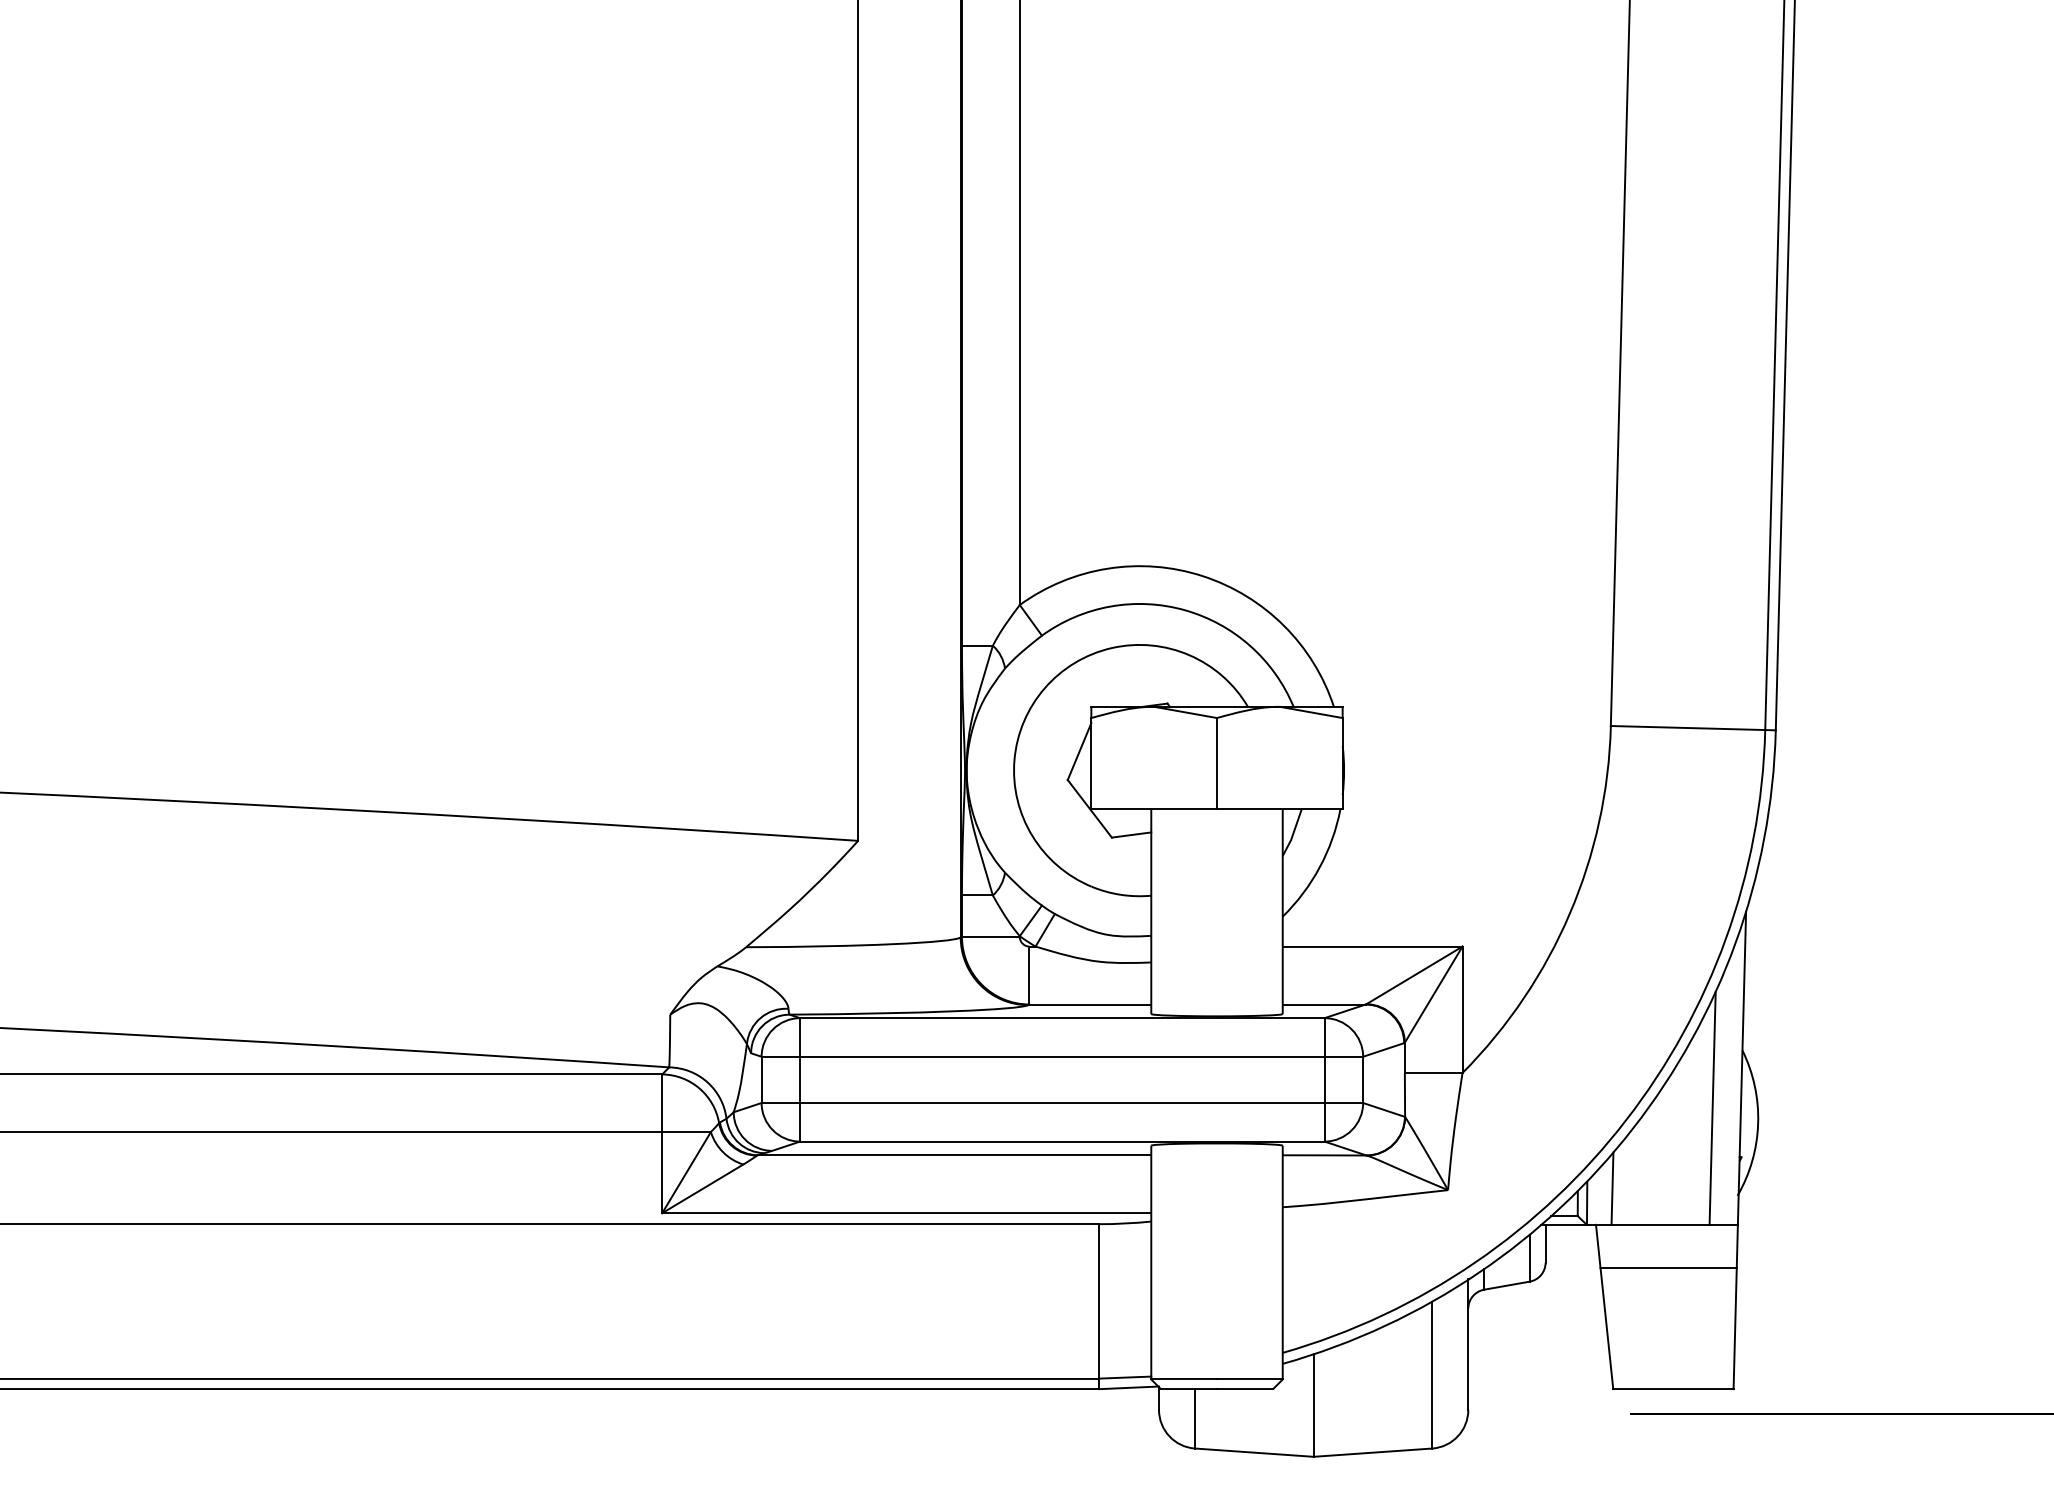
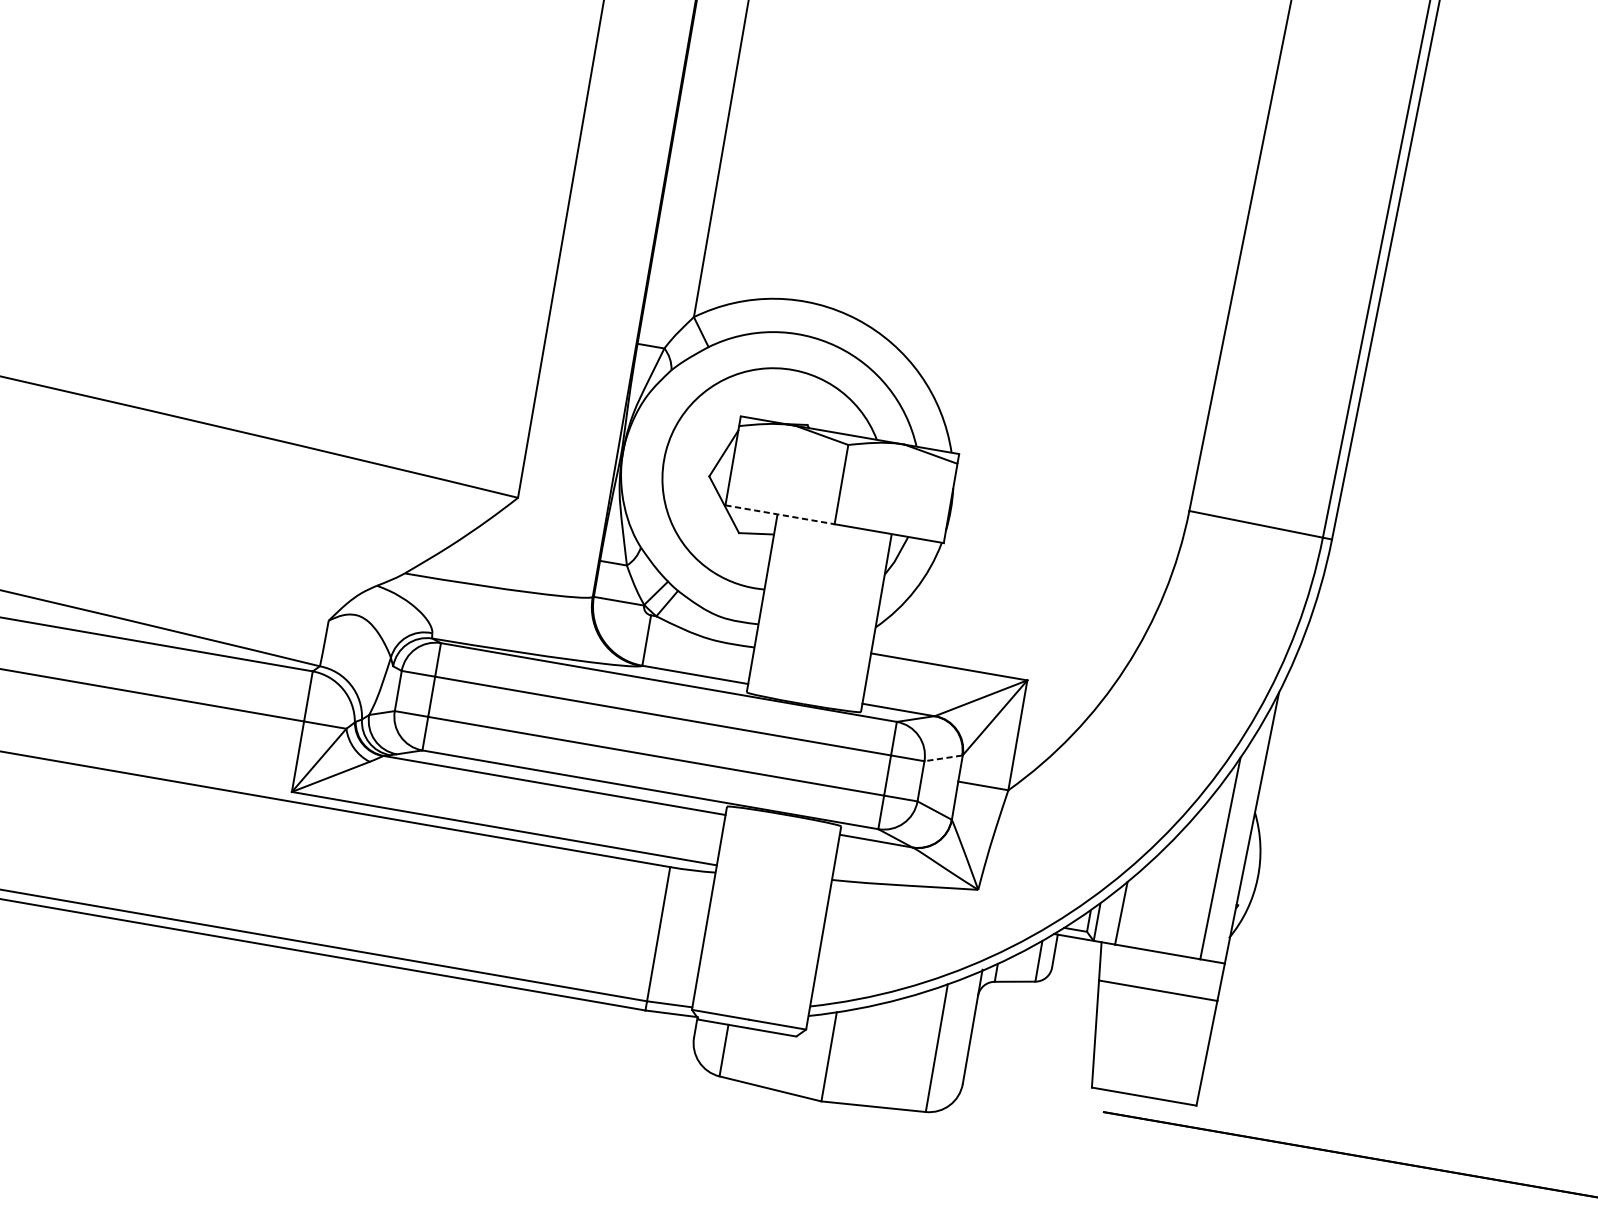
line: (1154, 809) -> (780, 515), solid -> dashed
line: (1383, 1049) -> (943, 757), solid -> dashed

